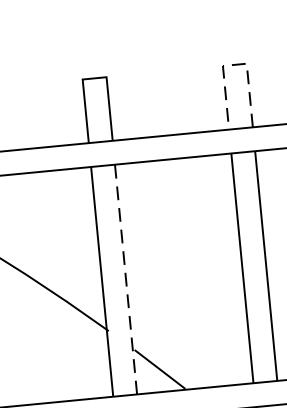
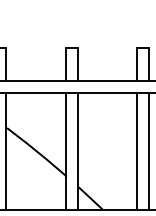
line: (233, 65) -> (142, 48), dashed -> solid
line: (125, 279) -> (77, 151), dashed -> solid

